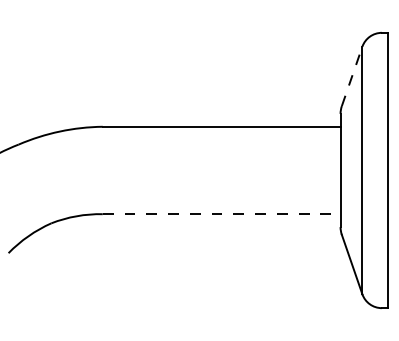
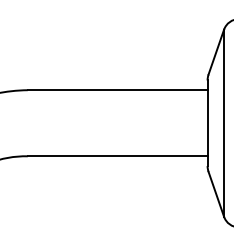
line: (352, 75) -> (216, 51), dashed -> solid
line: (221, 214) -> (117, 156), dashed -> solid

